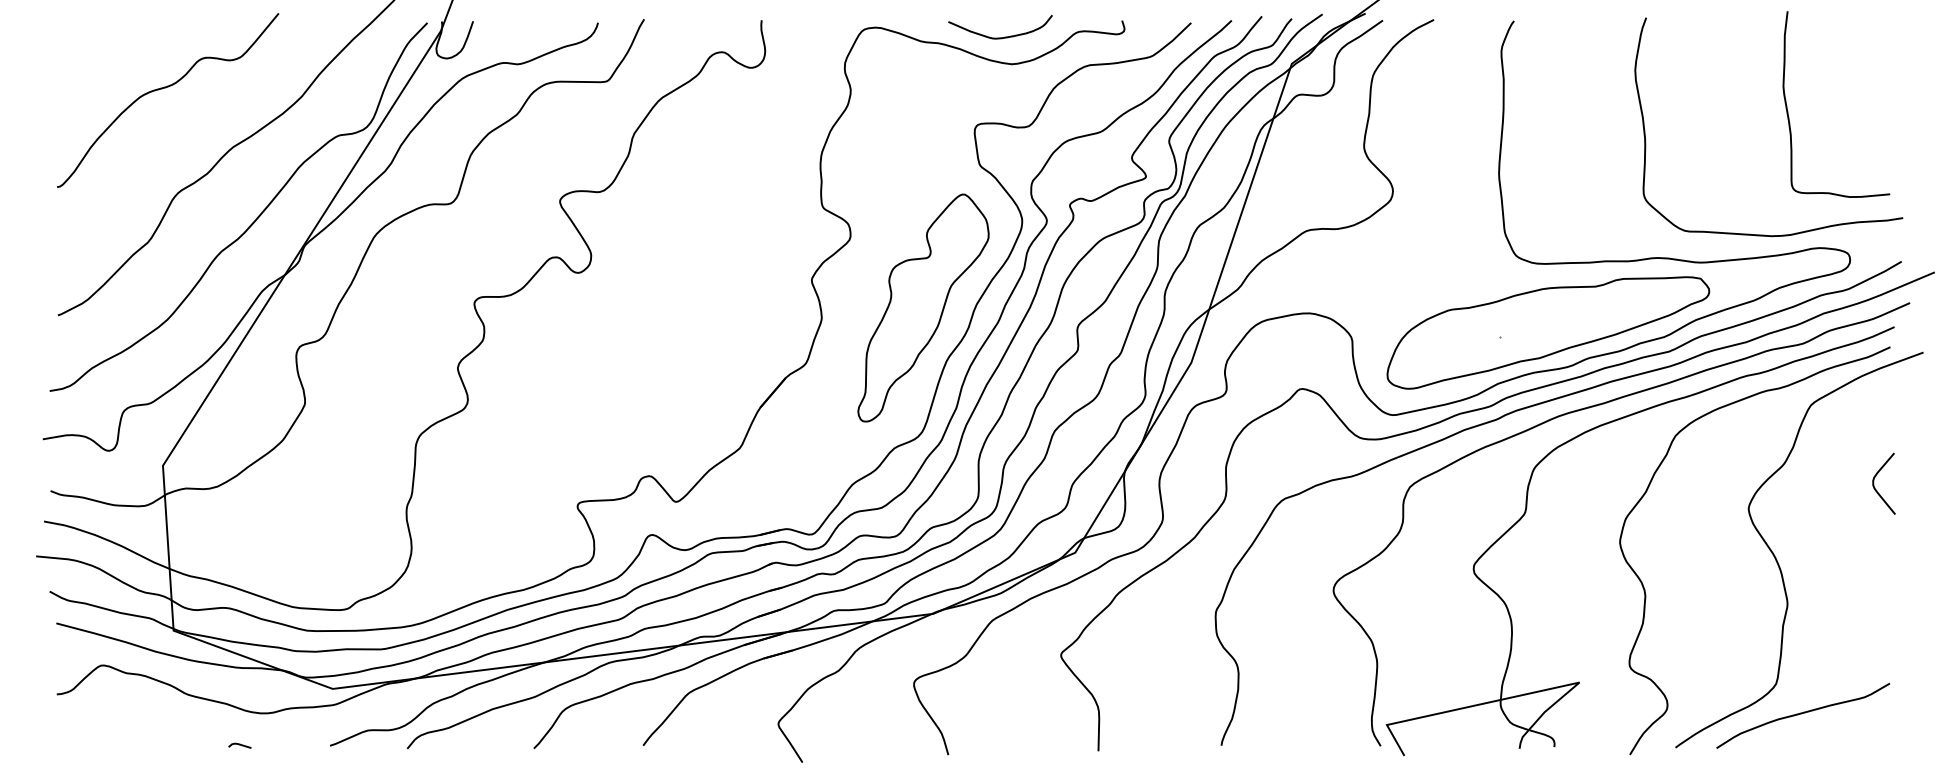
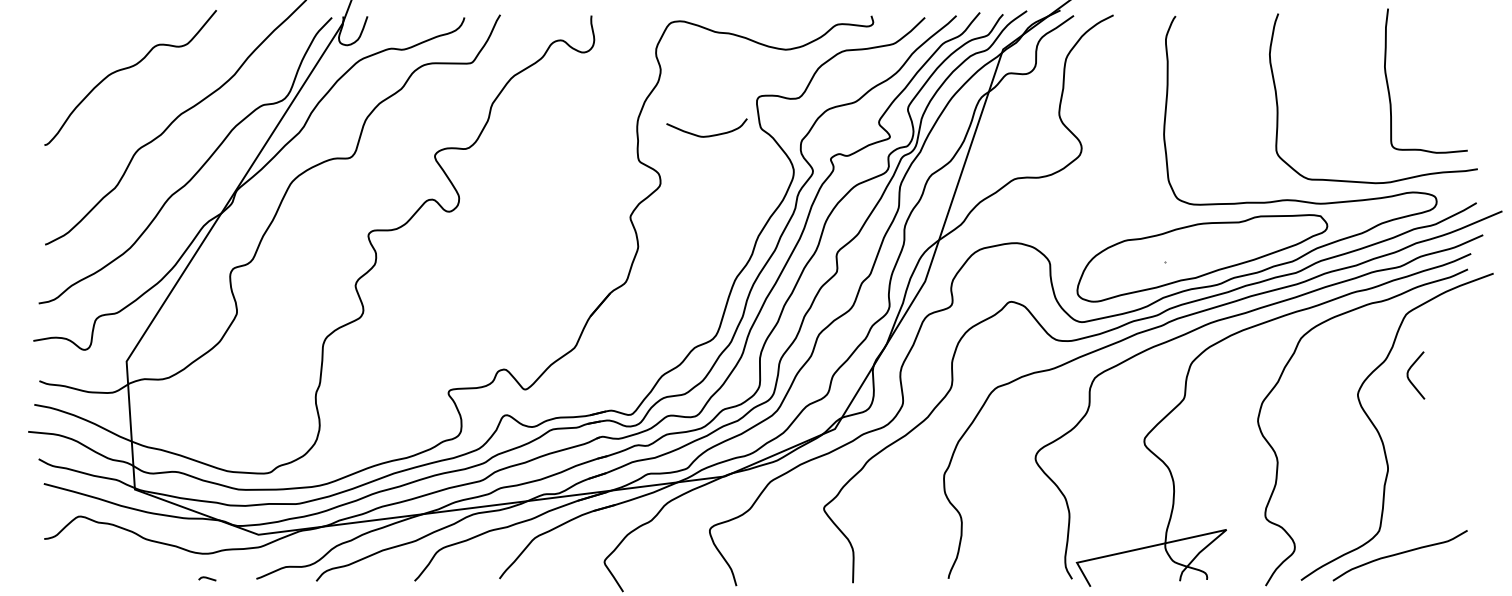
curve: (999, 36) -> (706, 135), moved
part: (922, 308) -> (716, 239), removed
curve: (1876, 488) -> (1410, 379), moved
line: (240, 745) -> (207, 578), moved

